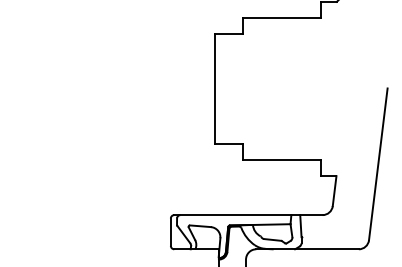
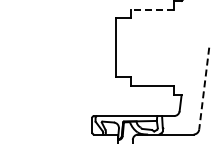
line: (280, 17) -> (151, 9), solid -> dashed
line: (378, 165) -> (204, 89), solid -> dashed

